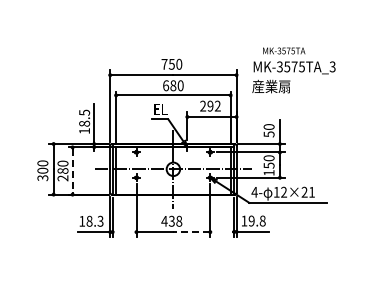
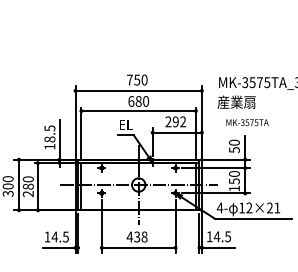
text: (284, 50) -> (247, 122), moved
line: (72, 171) -> (37, 187), dashed -> solid
text: (94, 220) -> (59, 236), 18.3 -> 14.5
text: (256, 220) -> (221, 236), 19.8 -> 14.5
line: (191, 232) -> (156, 248), dashed -> solid

